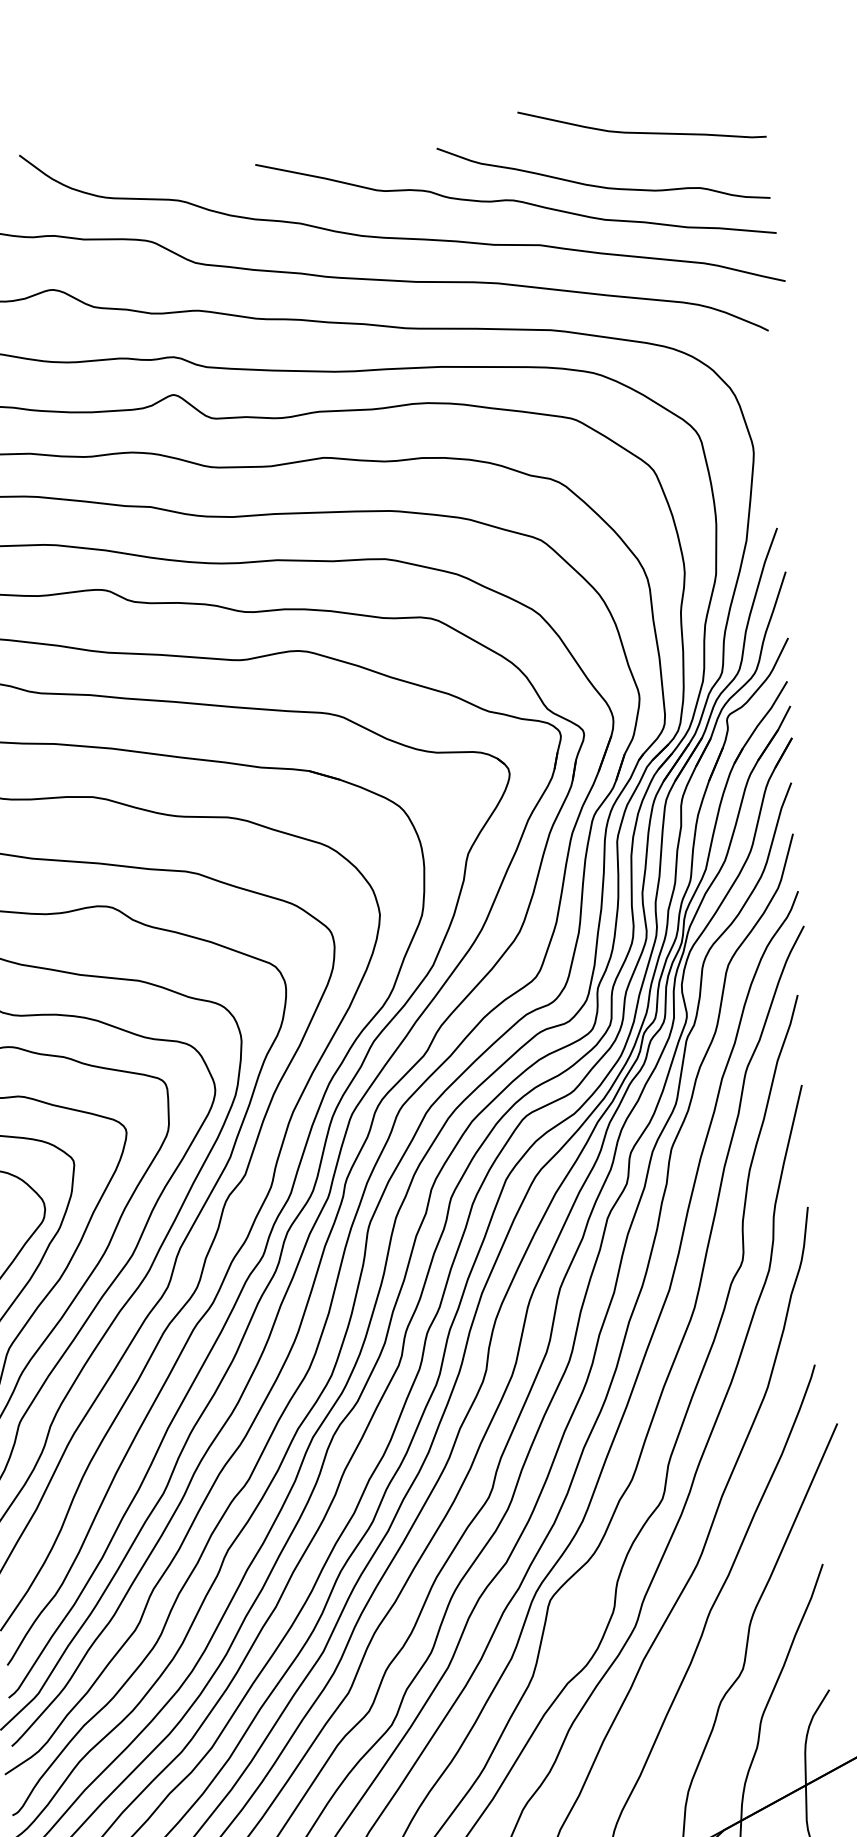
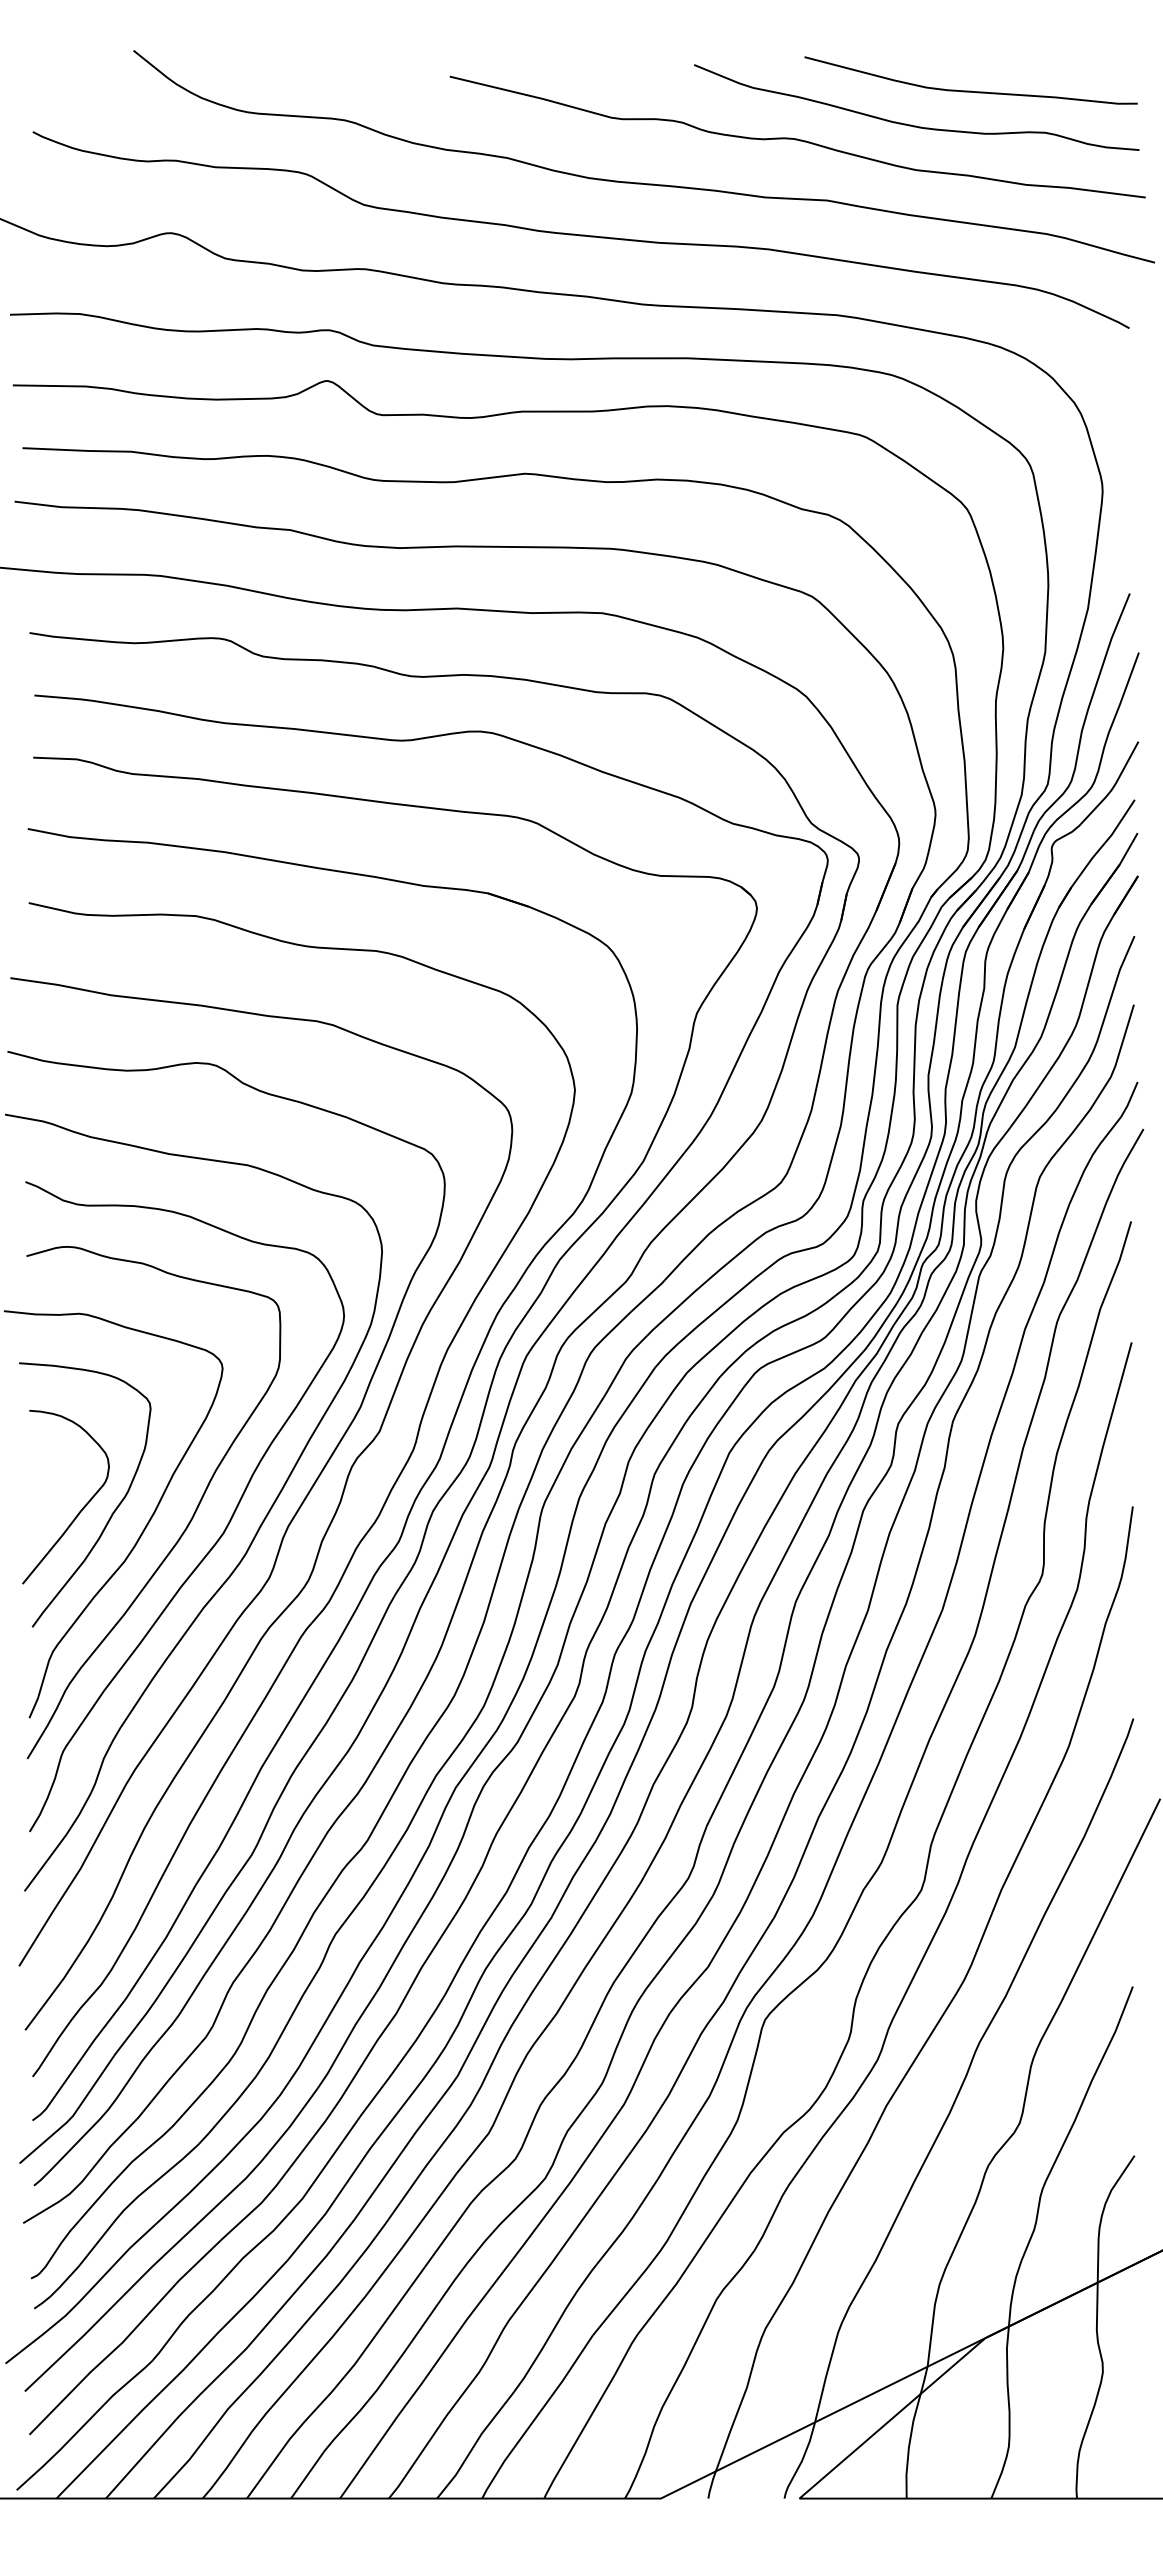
curve: (641, 132) -> (970, 90), moved

